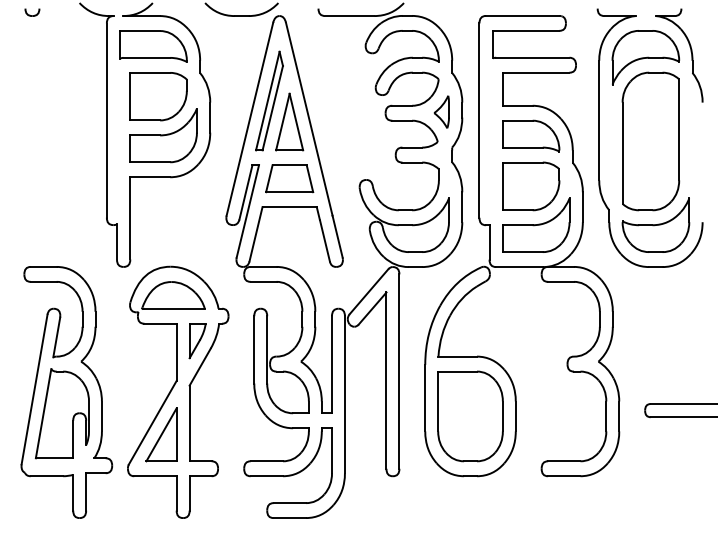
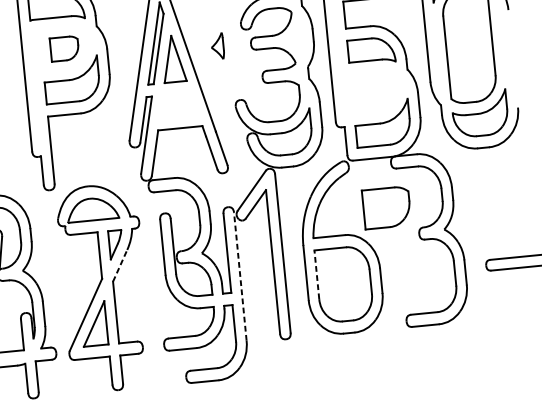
part: (158, 96) -> (64, 48), size x0.6
part: (441, 111) -> (217, 45), moved
part: (289, 178) -> (177, 104), removed
part: (531, 186) -> (387, 207), moved
line: (200, 366) -> (120, 265), solid -> dashed
line: (344, 394) -> (239, 276), solid -> dashed
line: (438, 401) -> (317, 274), solid -> dashed

